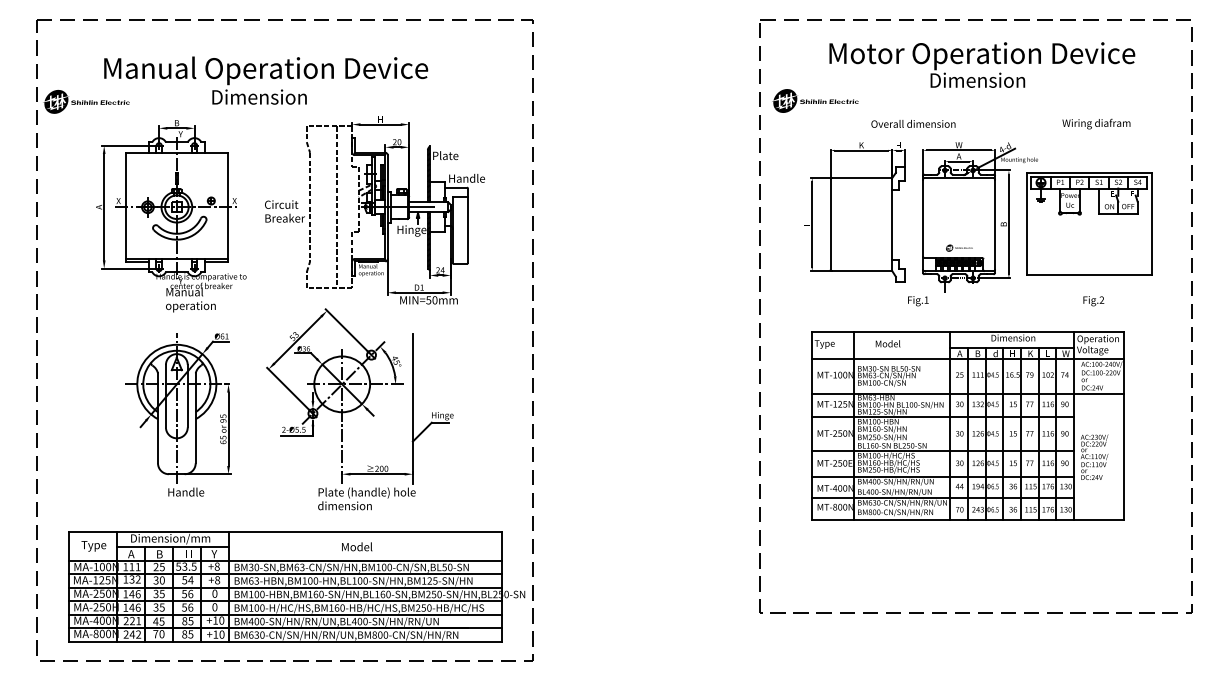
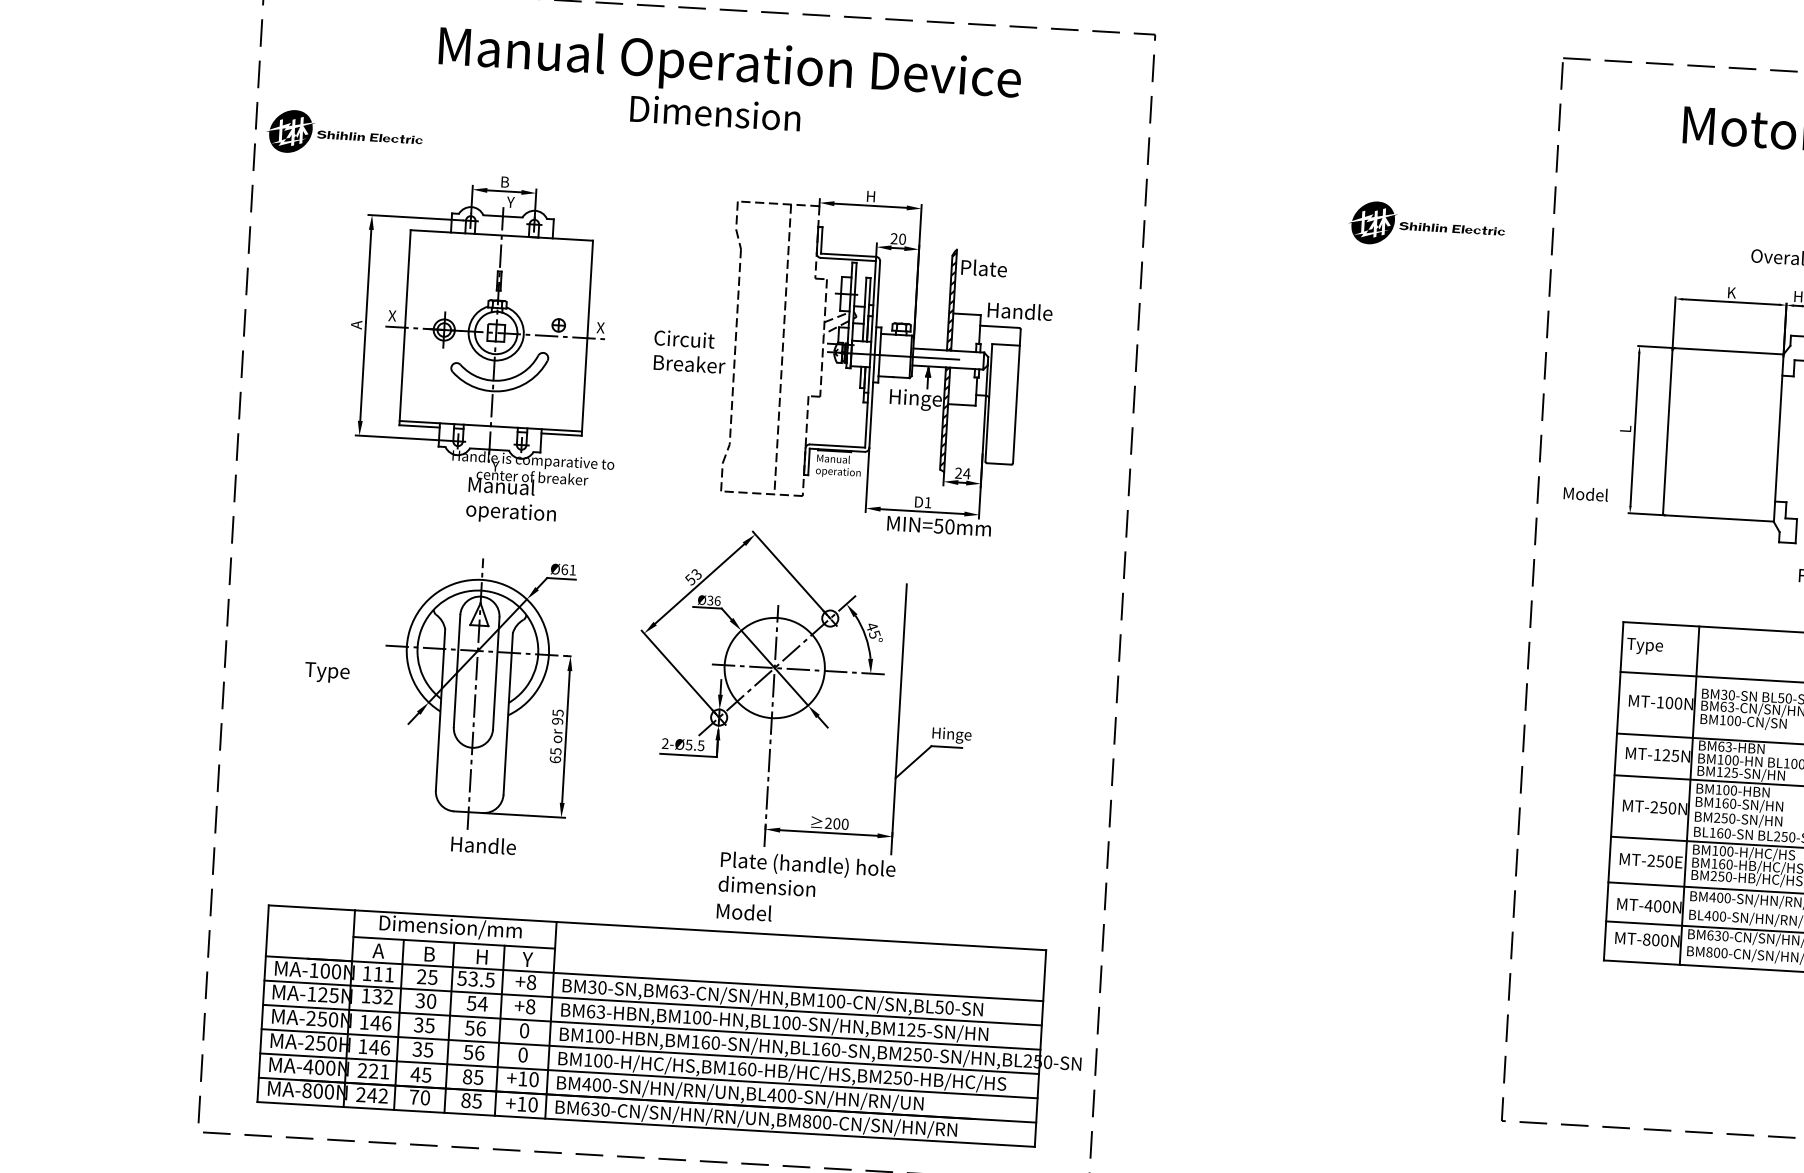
text: (266, 80) -> (729, 84), moved
part: (815, 100) -> (1427, 225), moved
text: (887, 343) -> (1584, 493), moved
text: (93, 546) -> (326, 673), moved
text: (357, 546) -> (744, 911), moved

